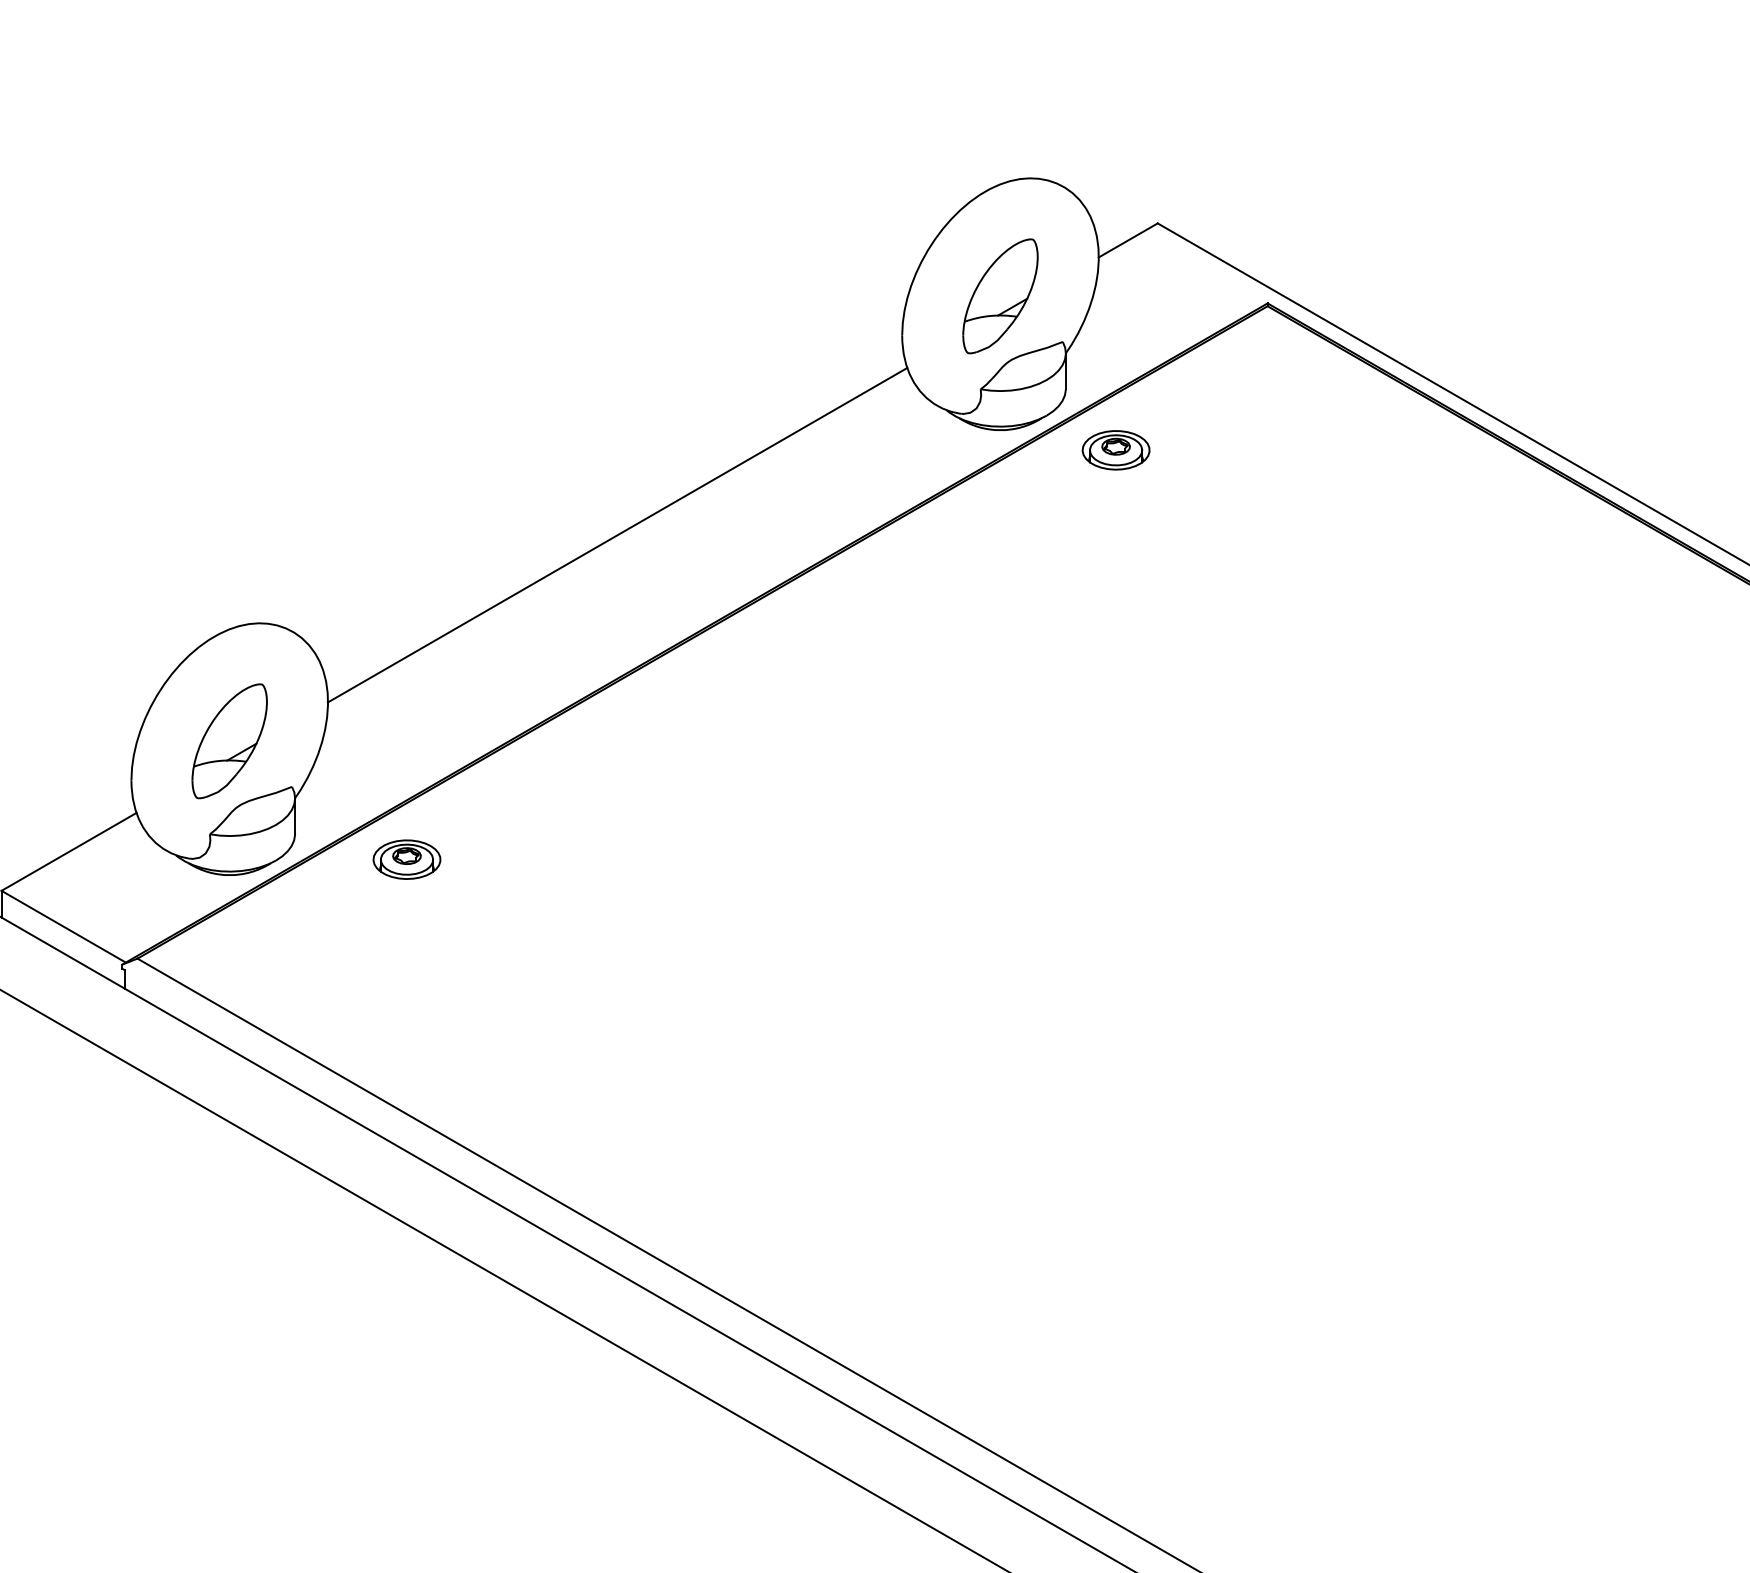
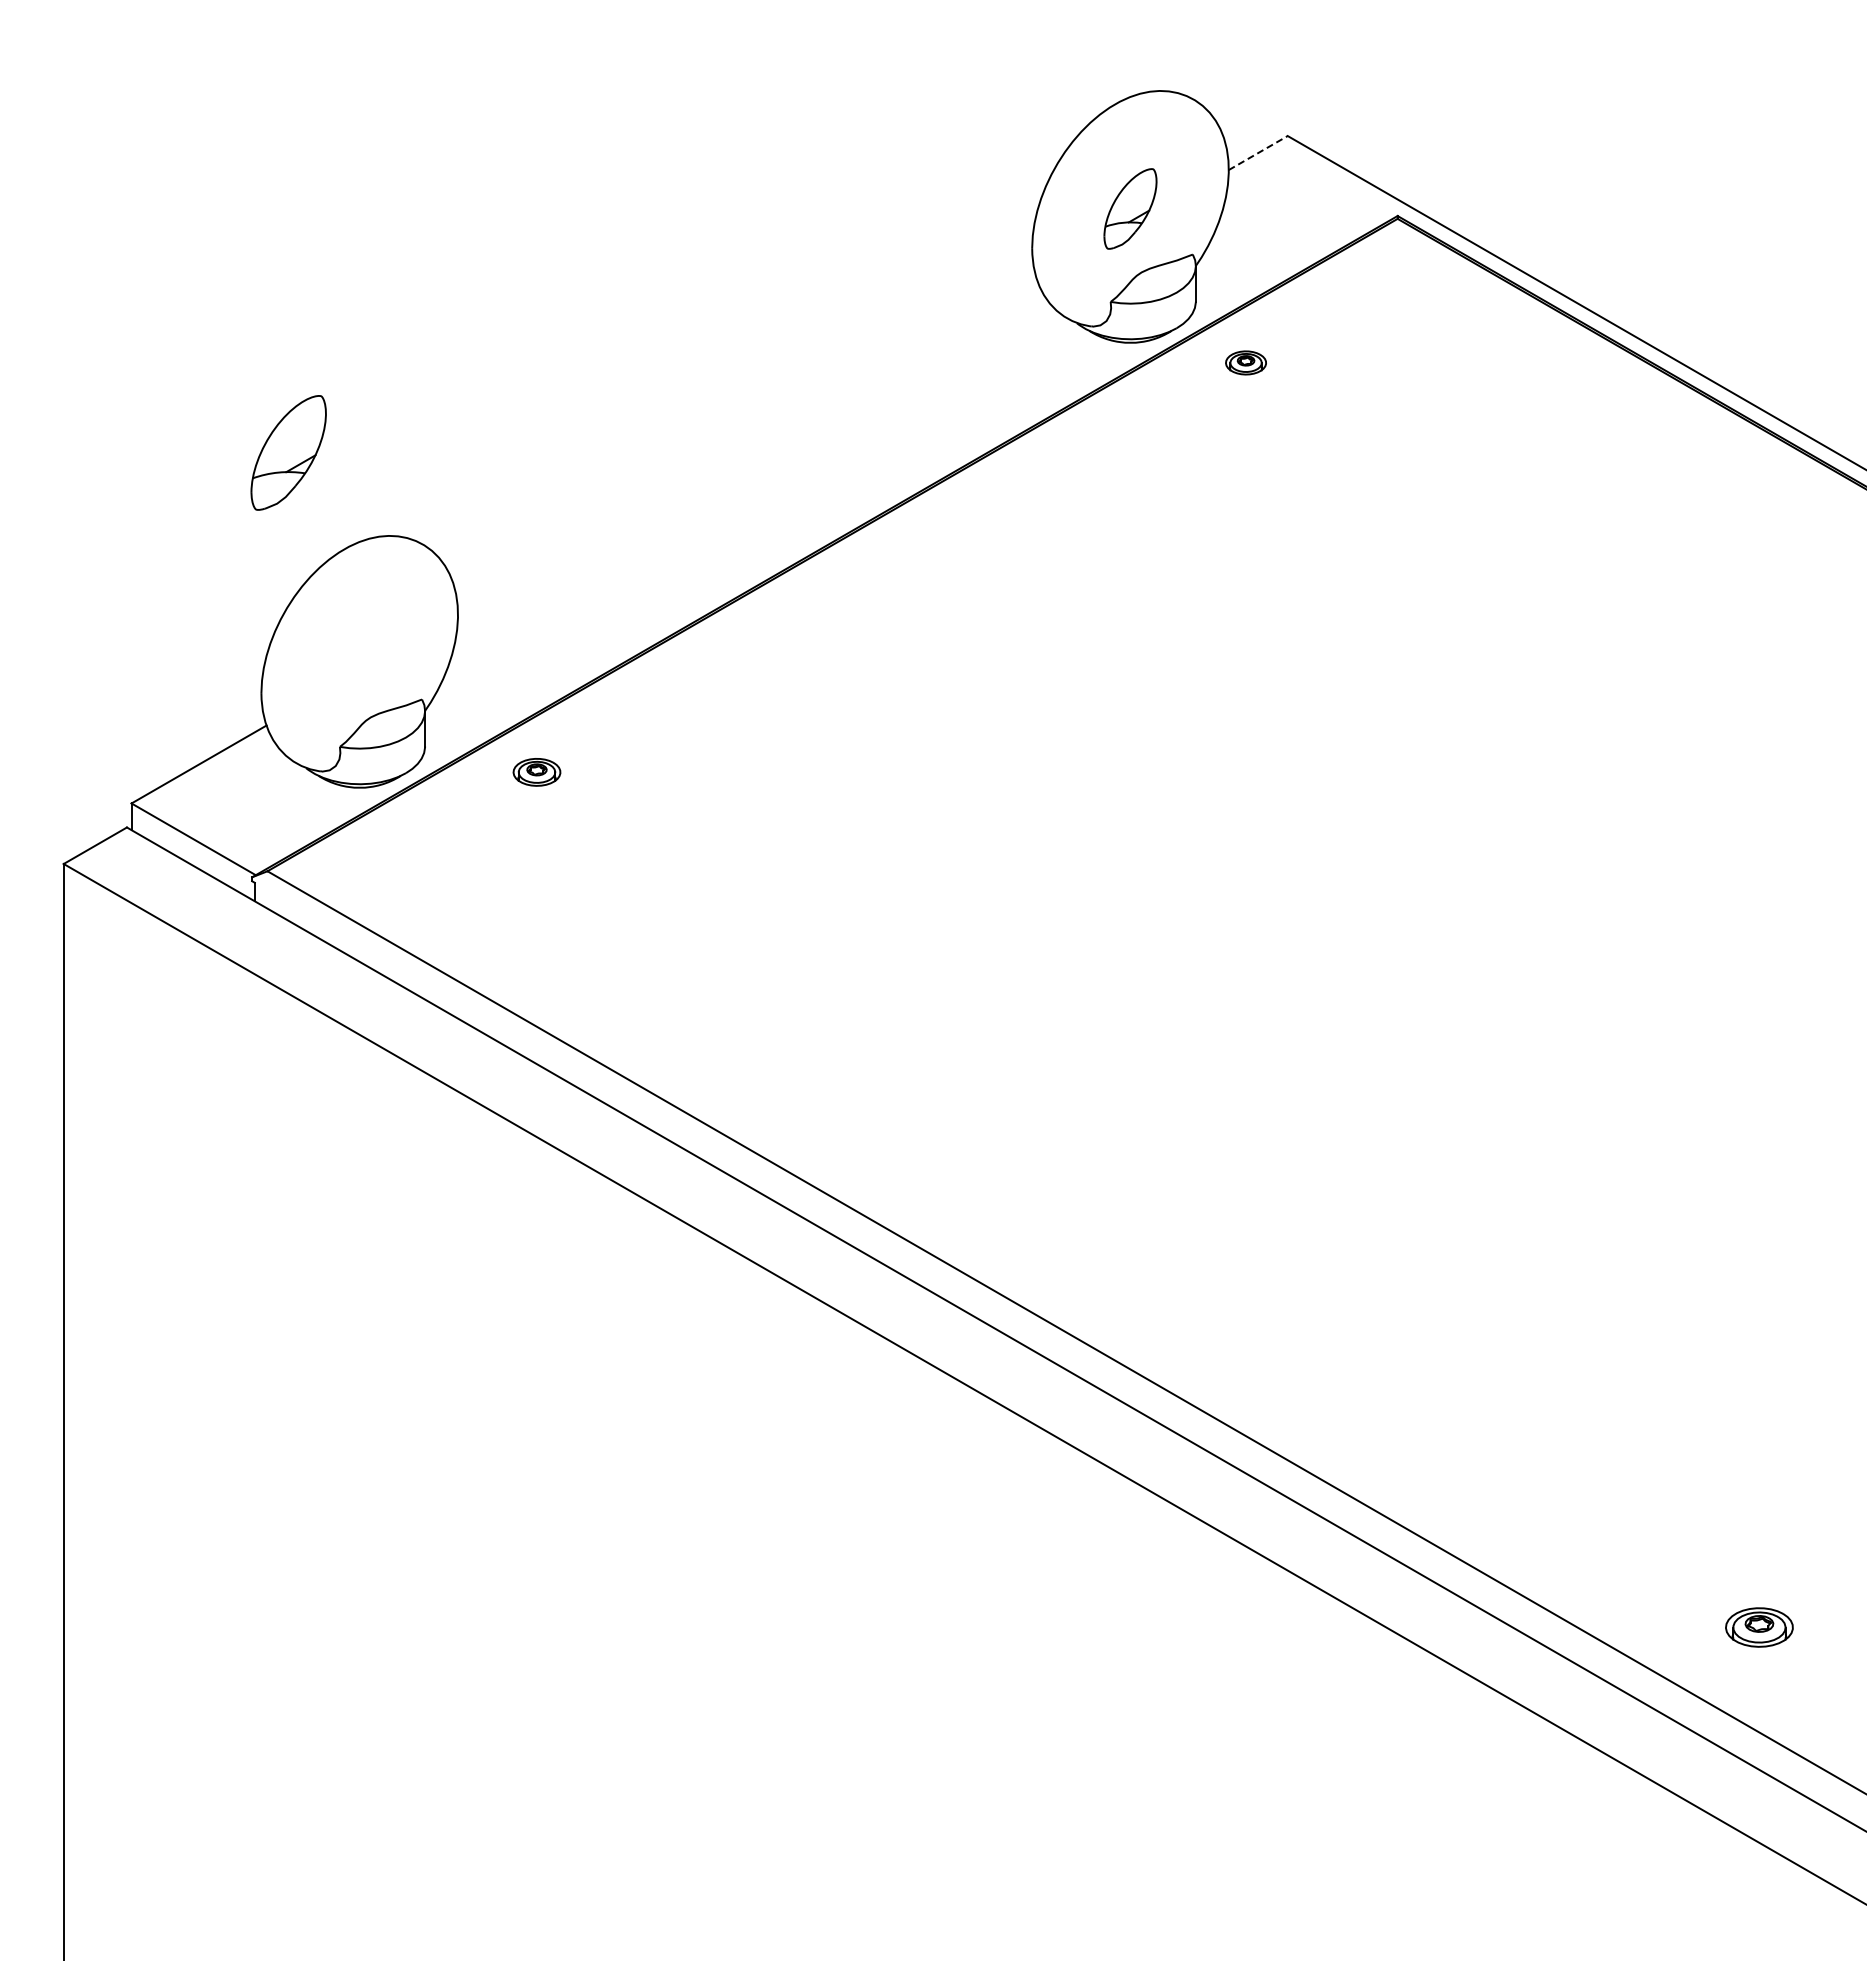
line: (1128, 239) -> (1258, 152), solid -> dashed
part: (1000, 295) -> (1130, 208), size x0.7
part: (1115, 449) -> (1245, 362), size x0.6
line: (617, 534) -> (747, 447), removed
part: (229, 740) -> (288, 452), moved
part: (406, 859) -> (536, 772), size x0.7

